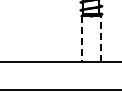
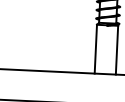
line: (81, 38) -> (95, 48), dashed -> solid
line: (101, 38) -> (117, 49), dashed -> solid

